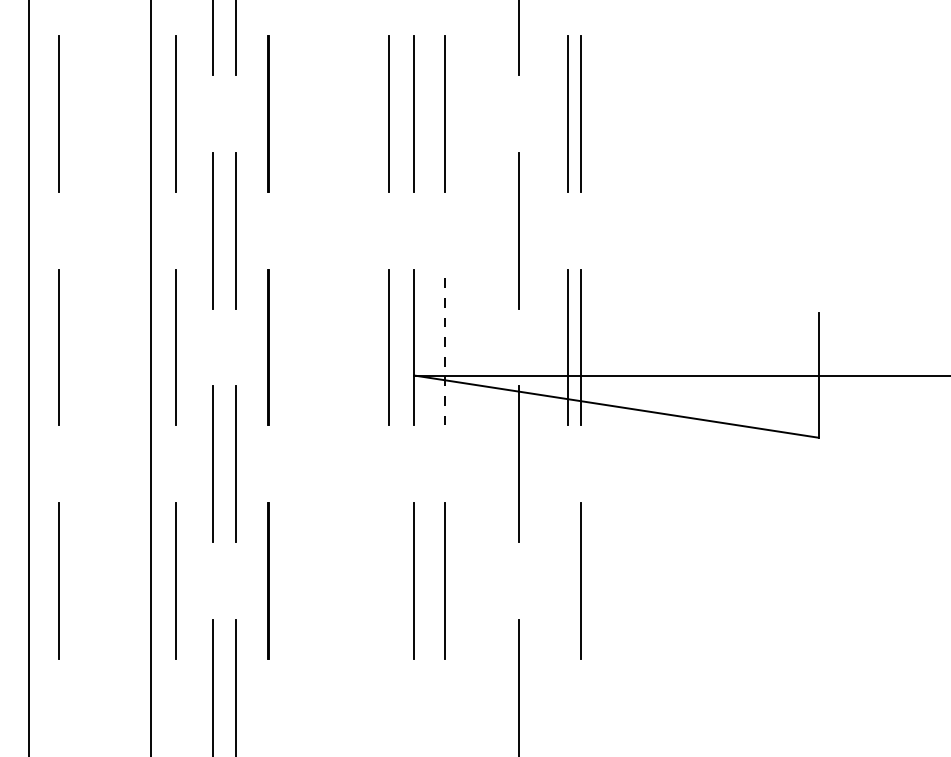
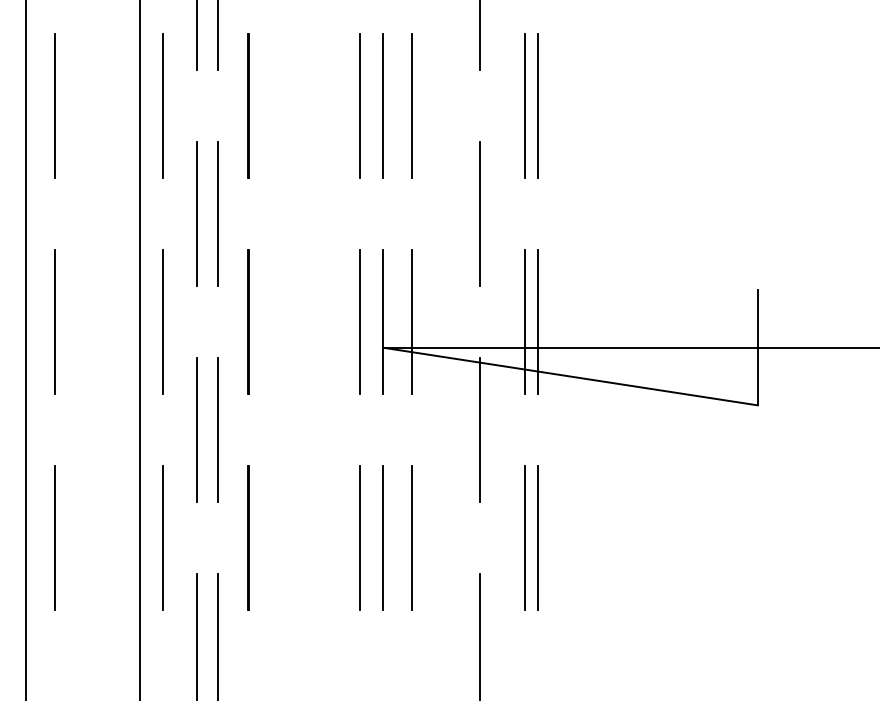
line: (445, 347) -> (412, 321), dashed -> solid
line: (389, 580) -> (360, 537), added
line: (567, 580) -> (525, 537), added

